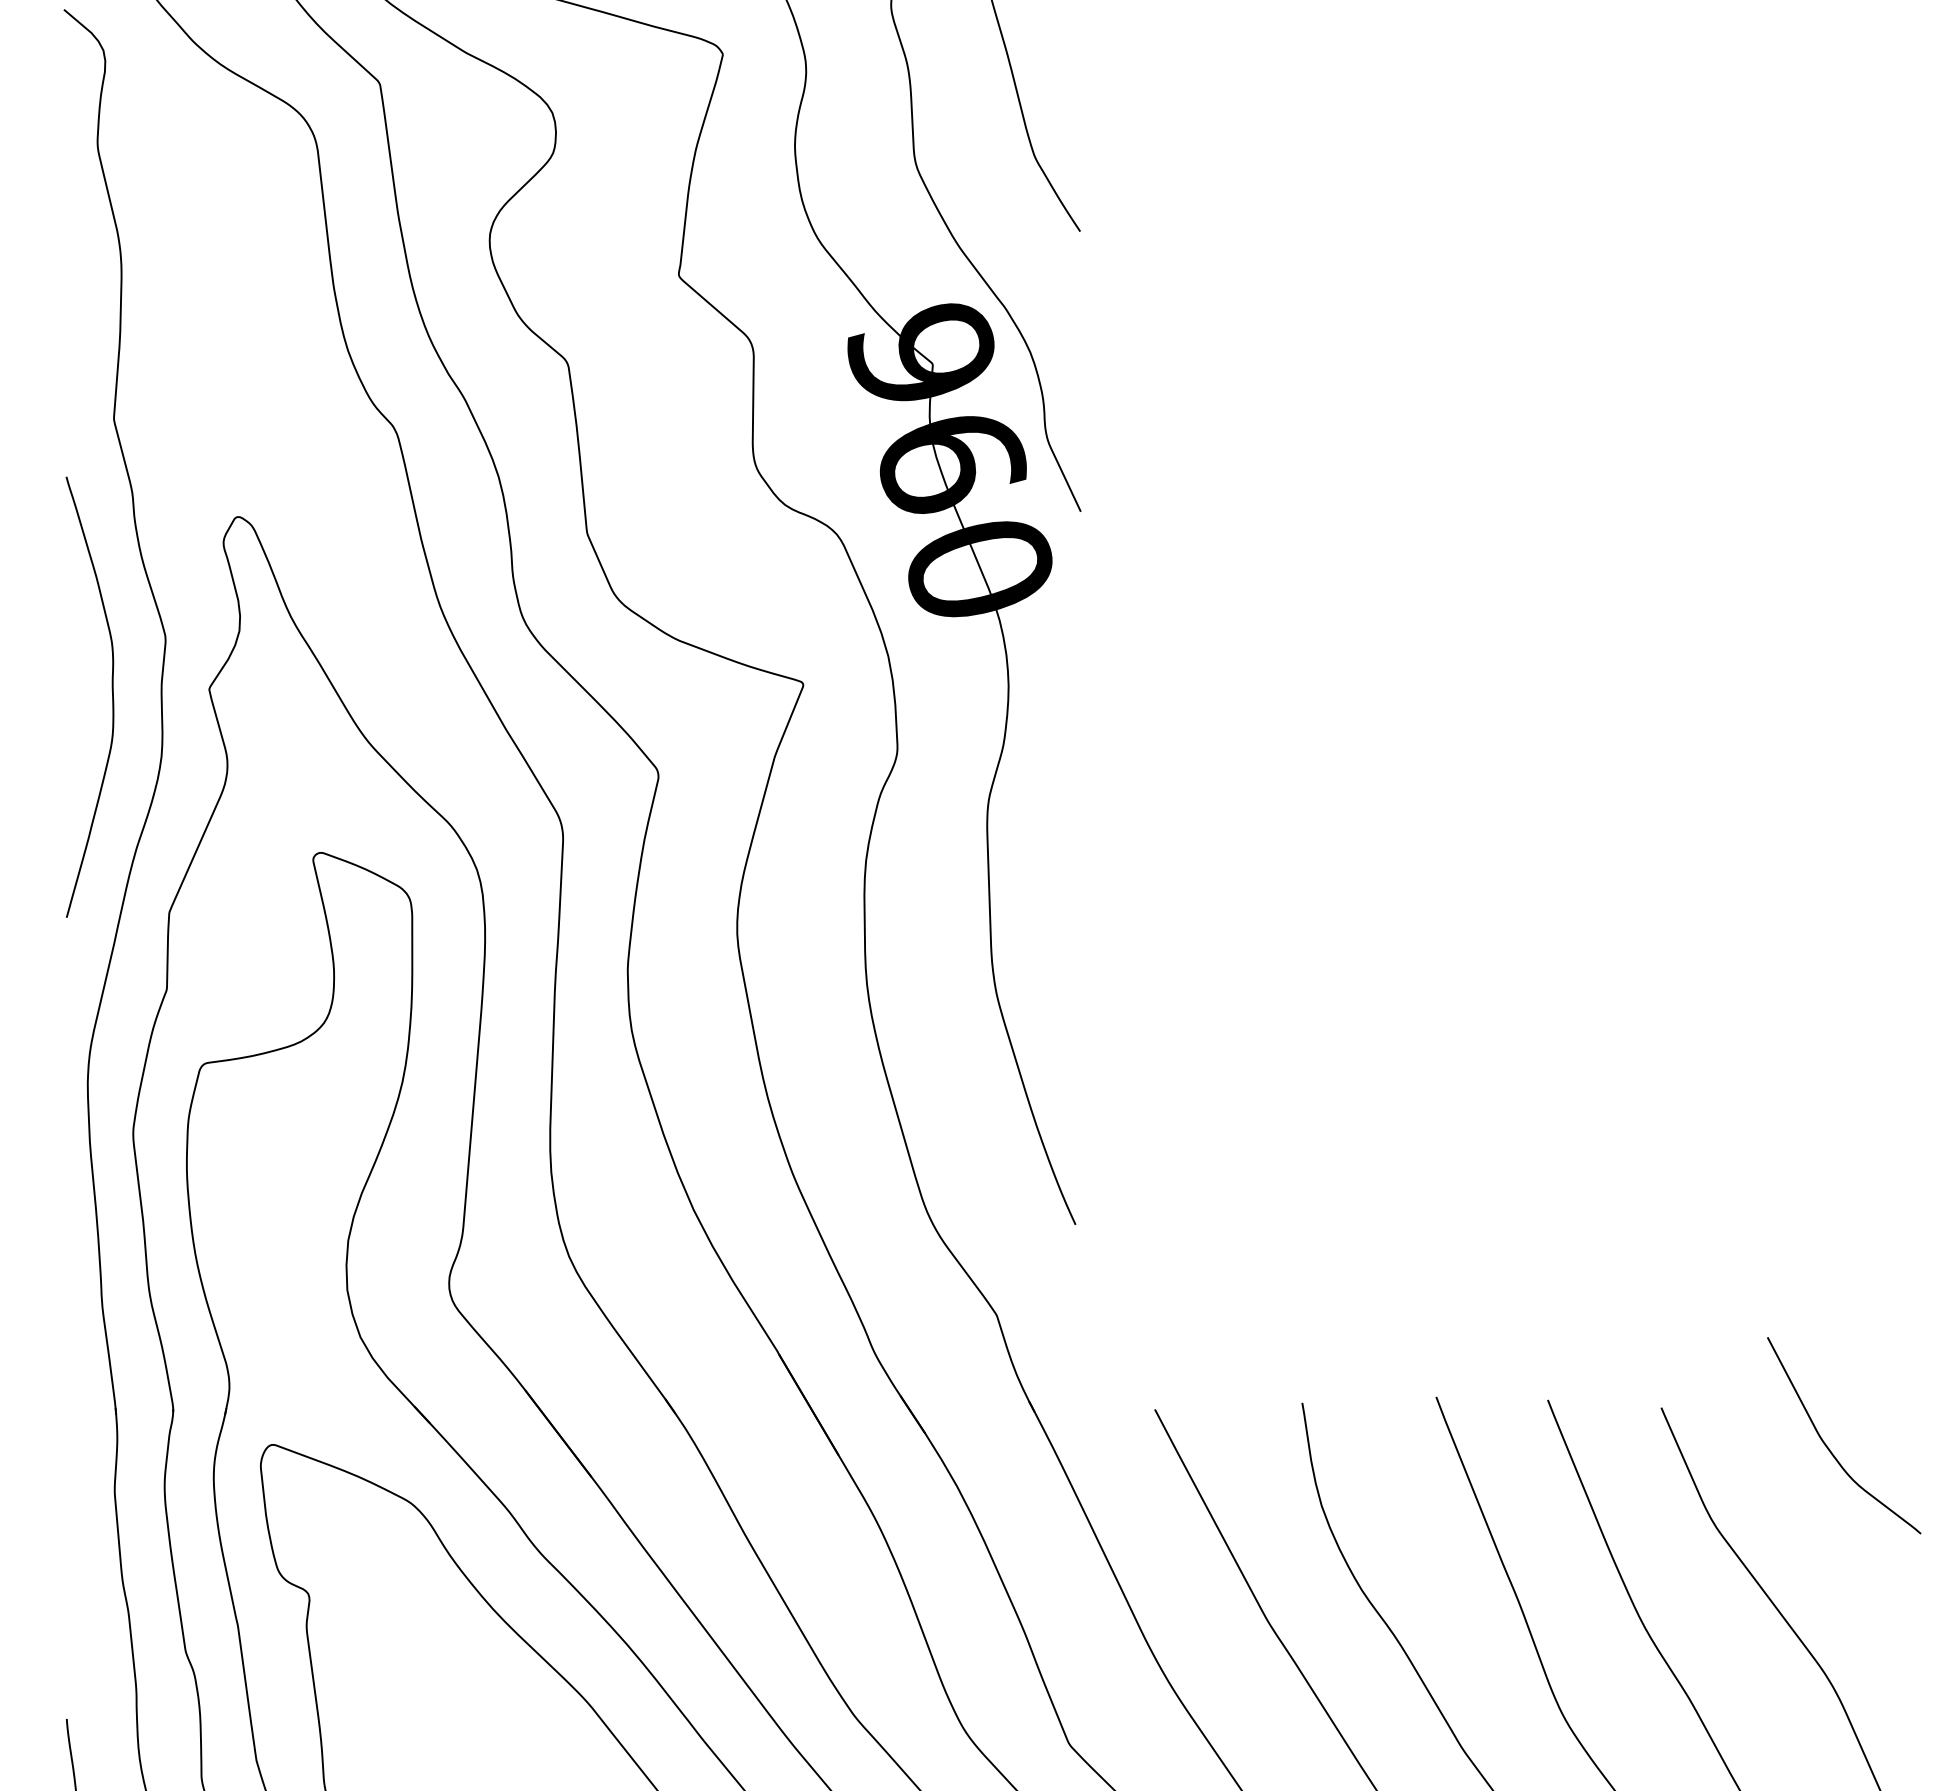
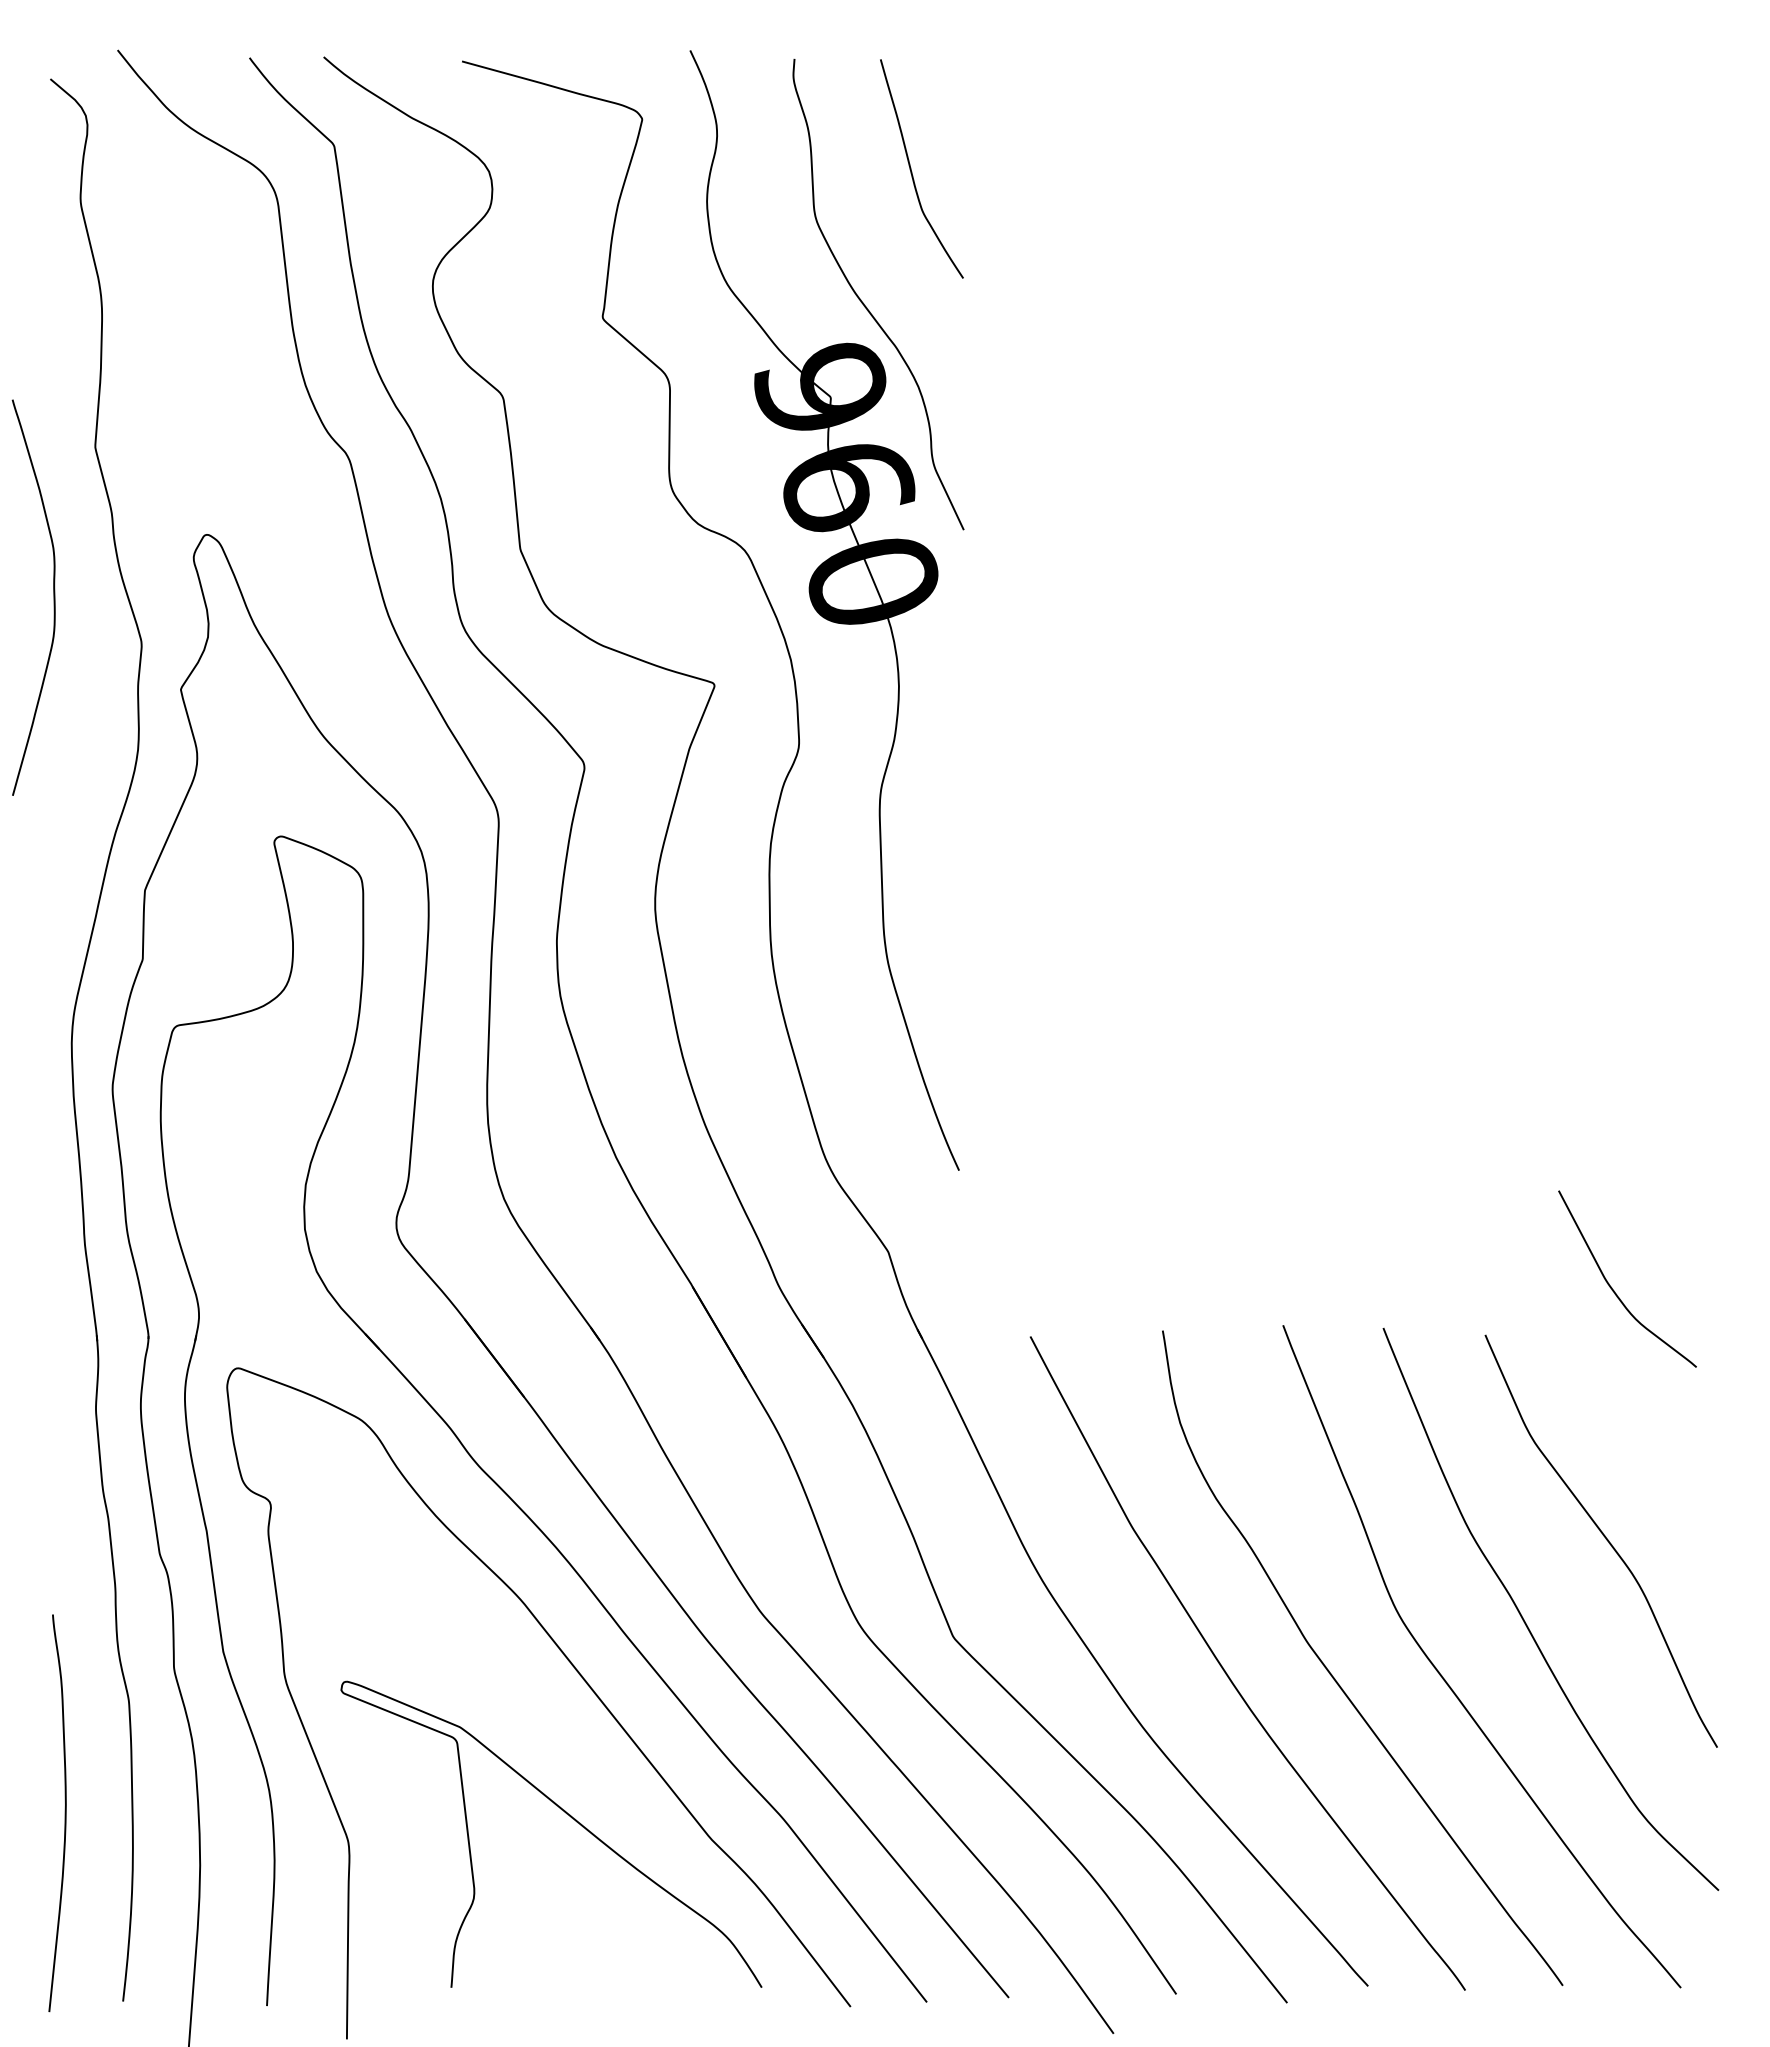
curve: (111, 696) -> (53, 597), moved
curve: (1827, 1445) -> (1612, 1287), moved

